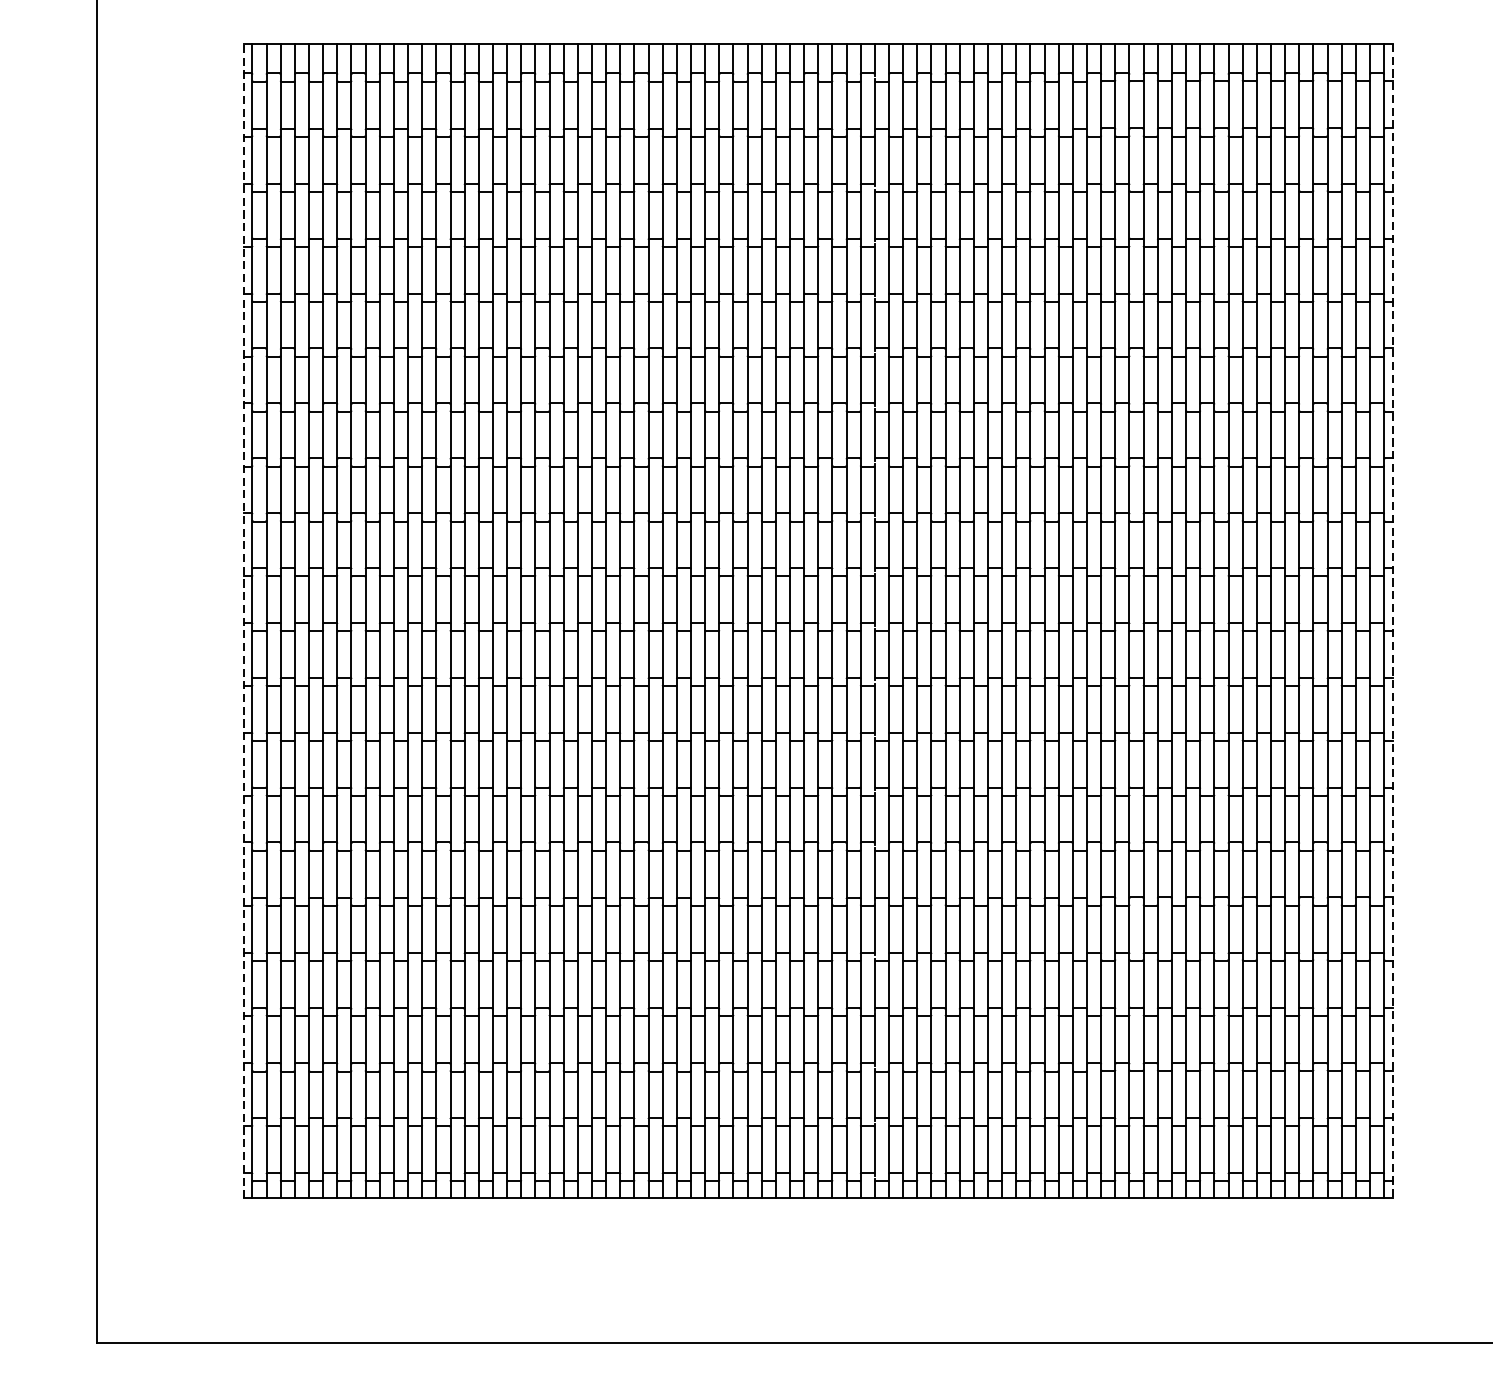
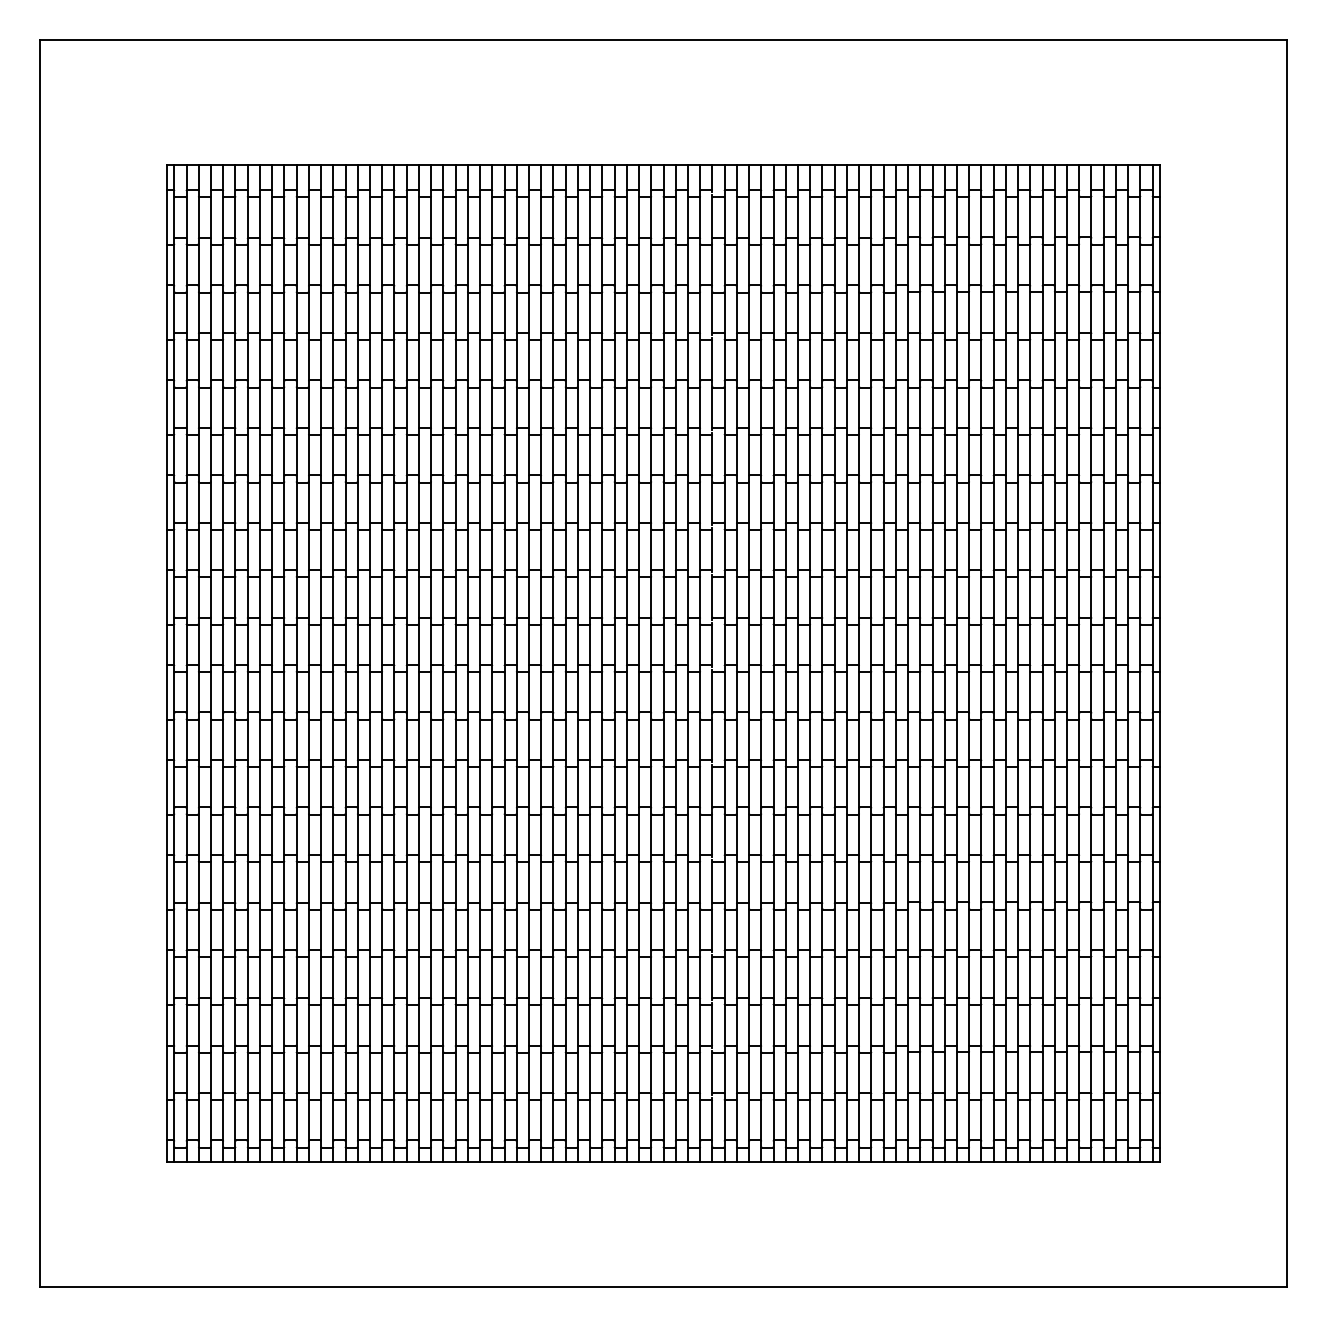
line: (243, 621) -> (166, 663), dashed -> solid
line: (1393, 621) -> (1160, 663), dashed -> solid

